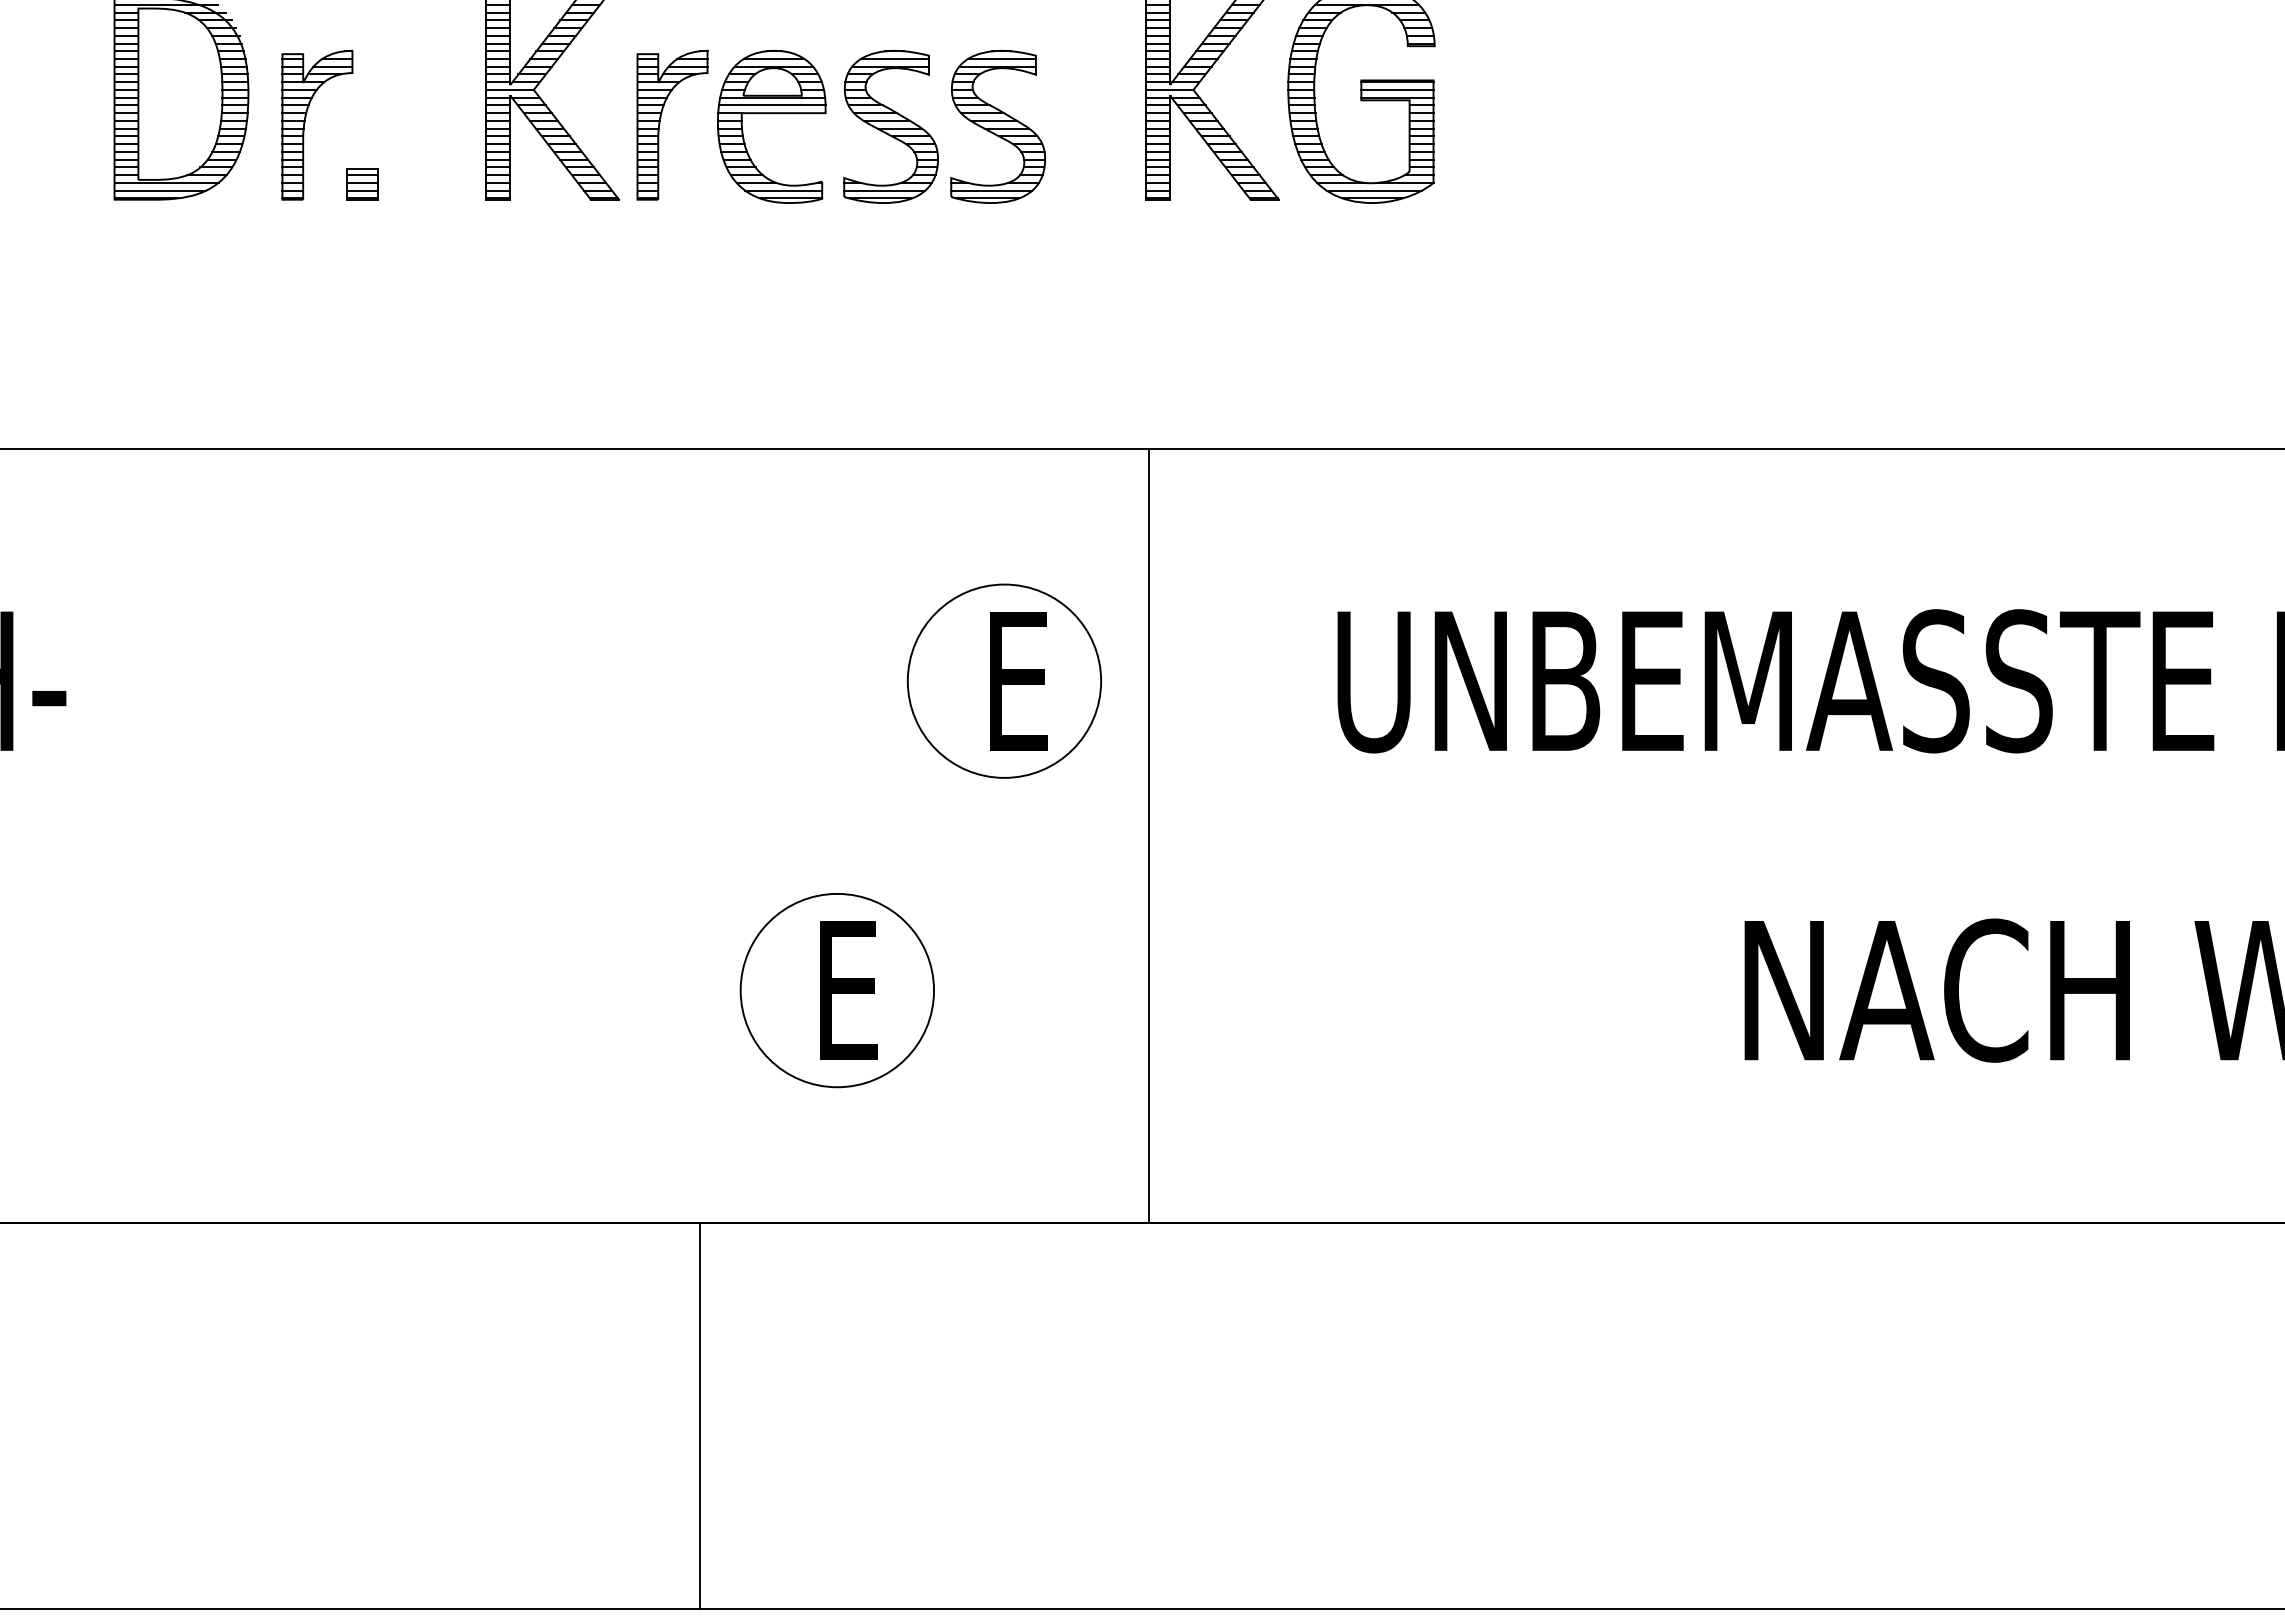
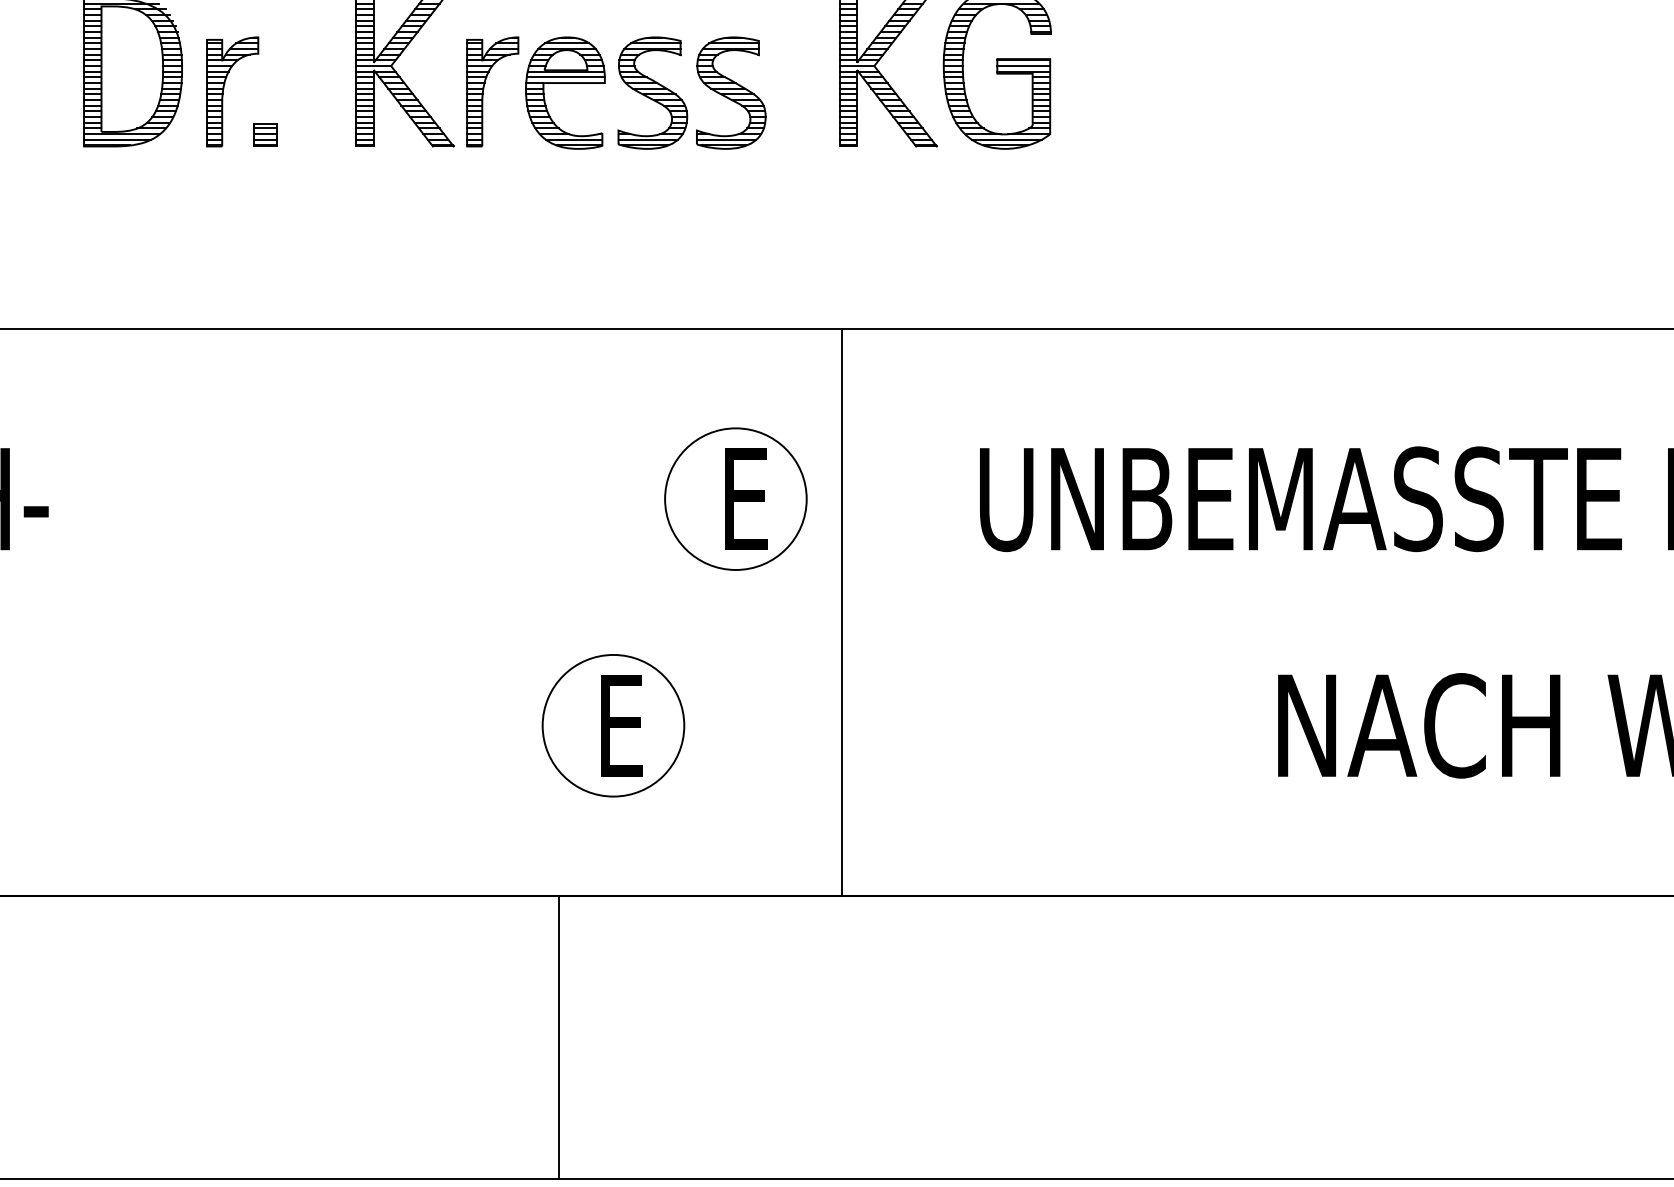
line: (699, 1414) -> (558, 1036), moved

